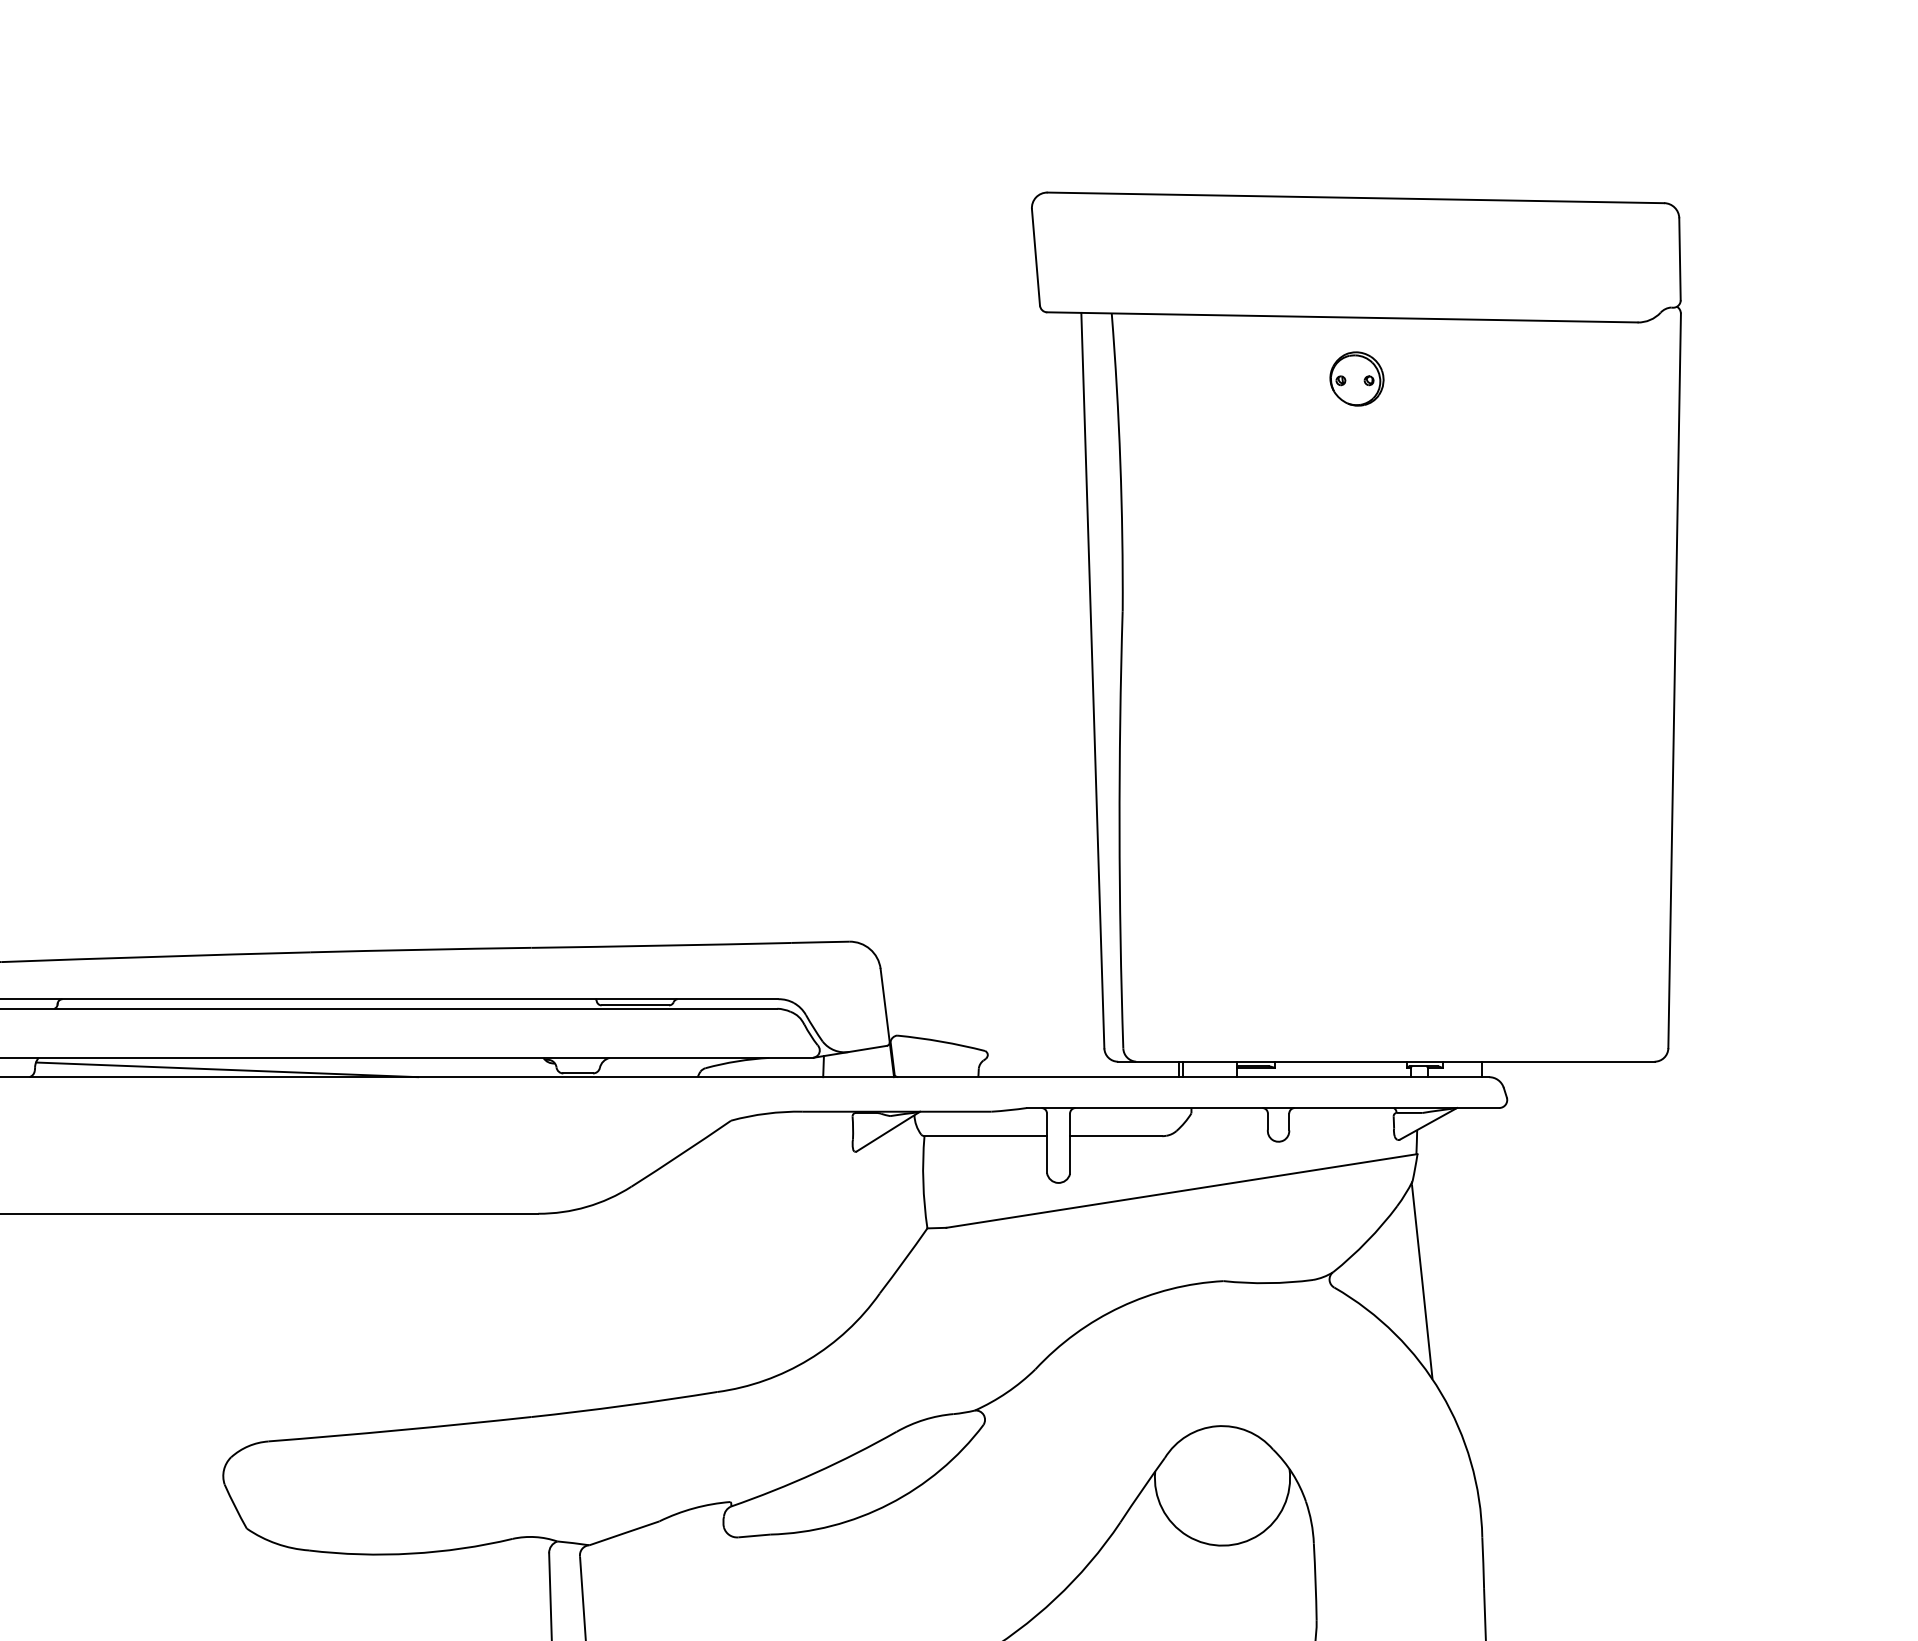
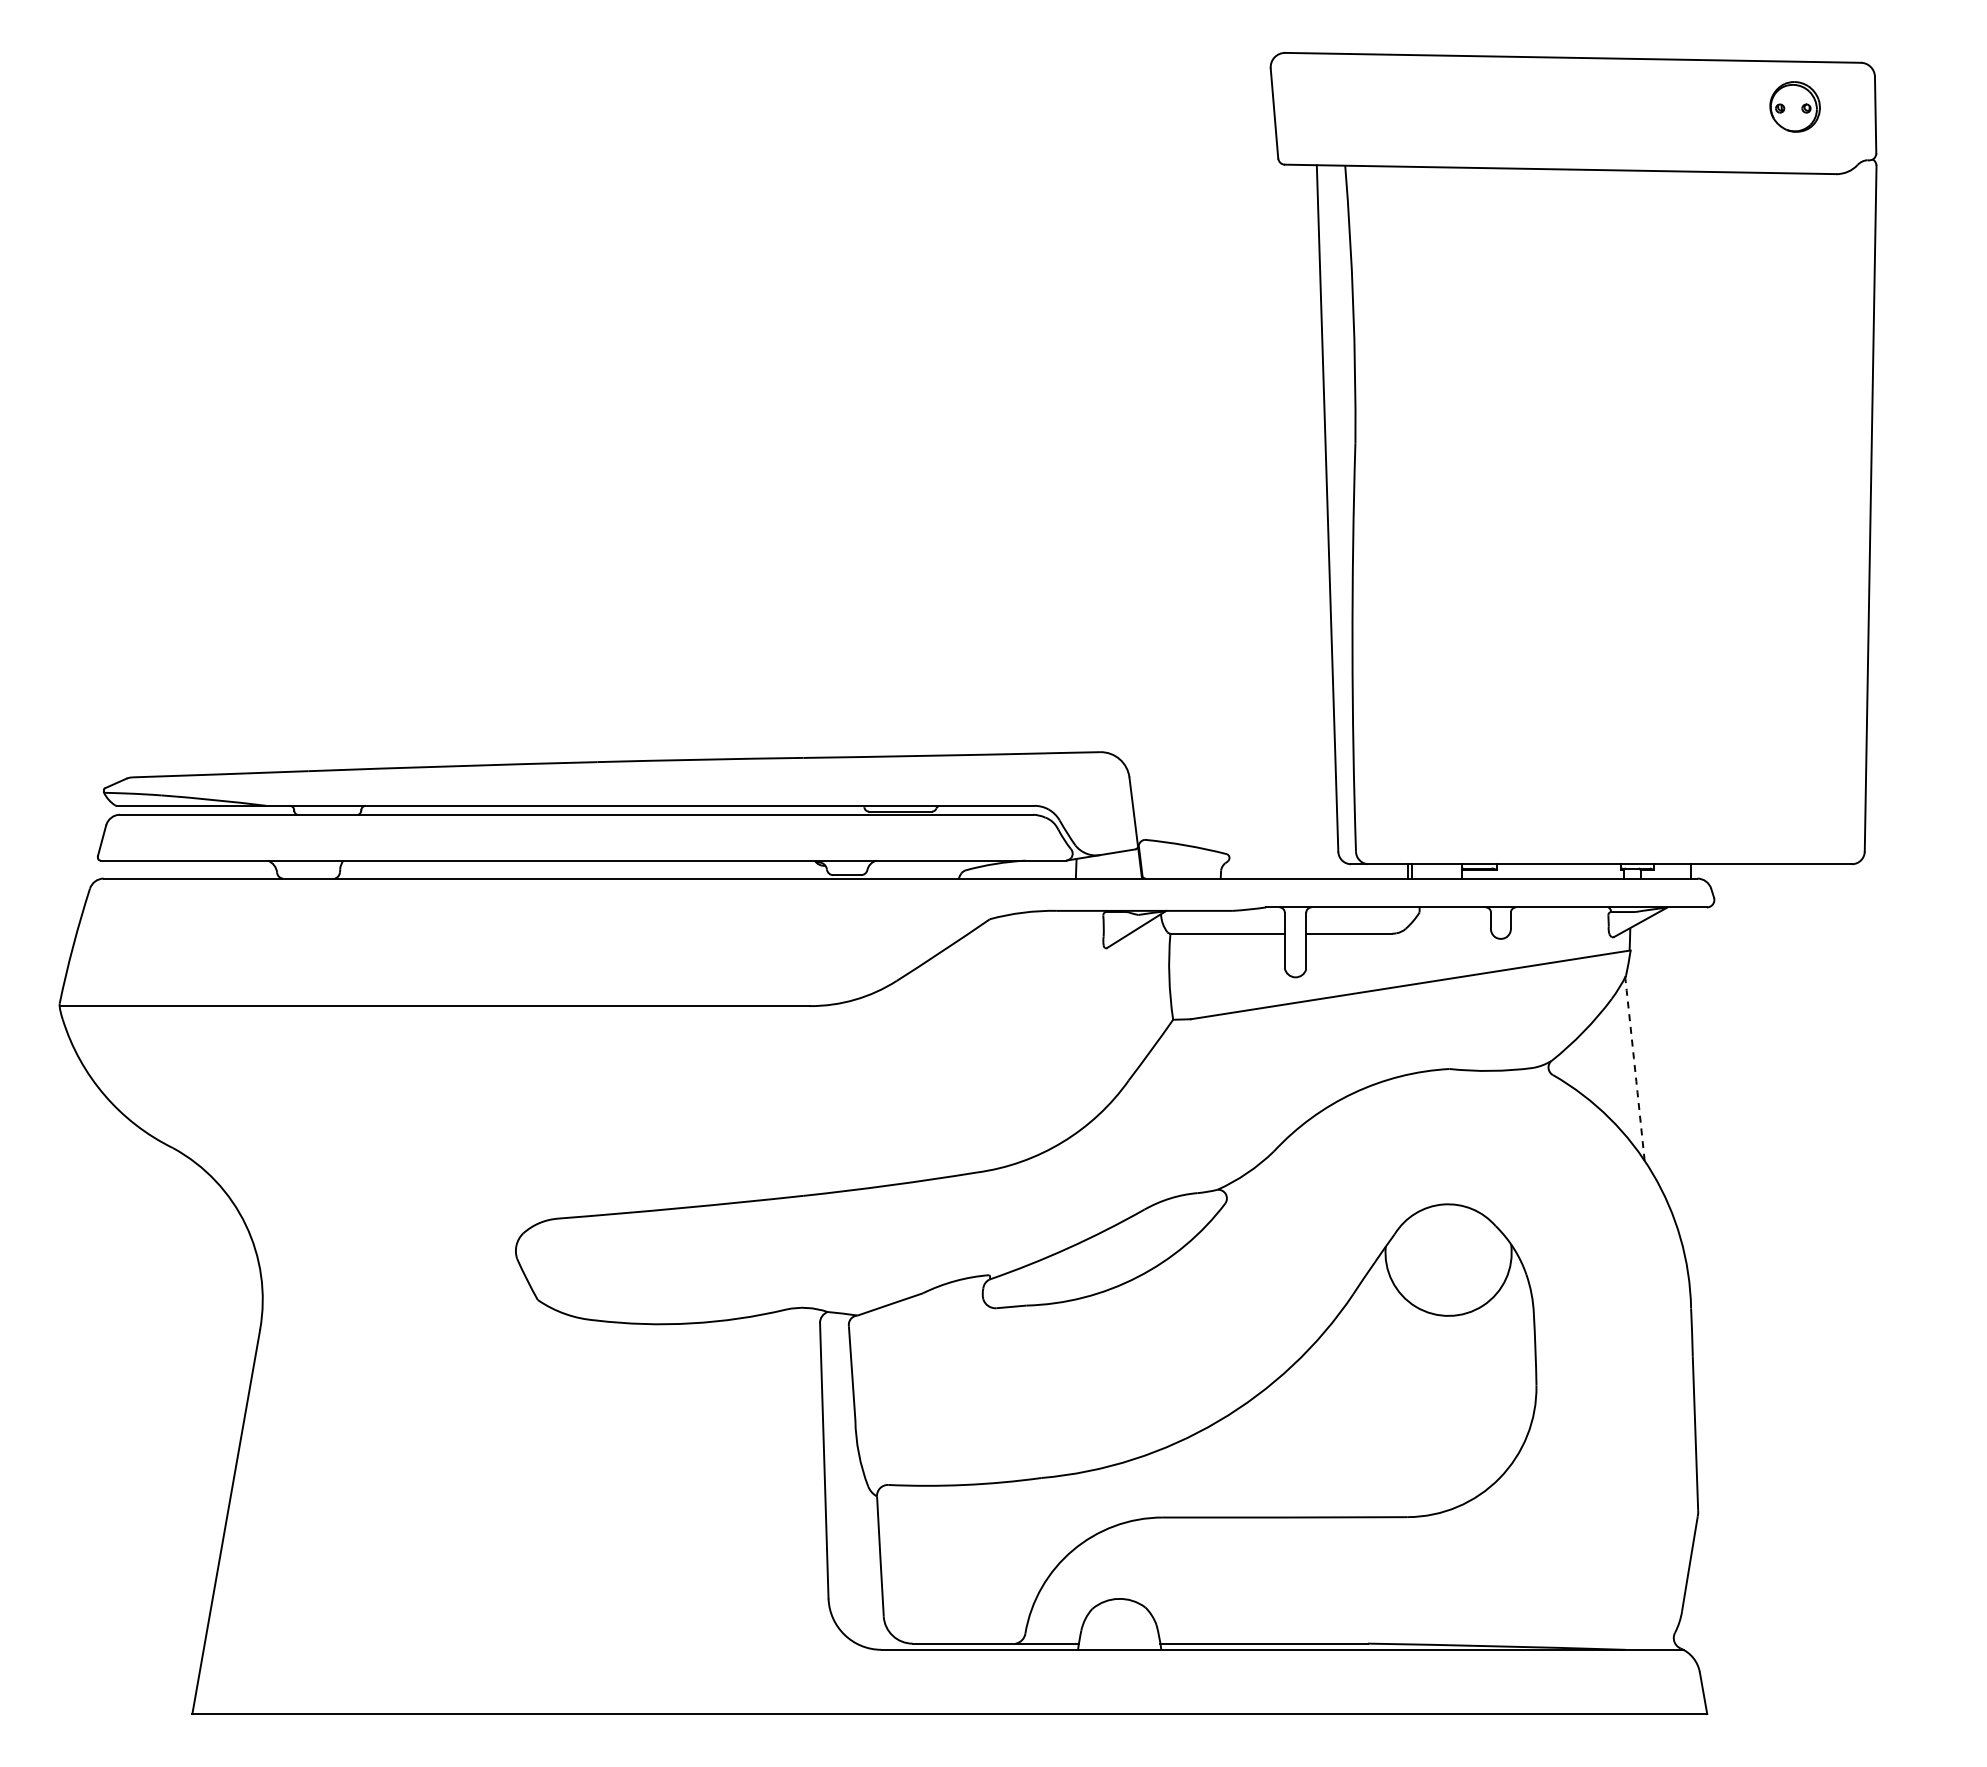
part: (1356, 378) -> (1794, 106), moved
line: (227, 1069) -> (519, 871), removed
arc: (1422, 1281) -> (1635, 1069), solid -> dashed

